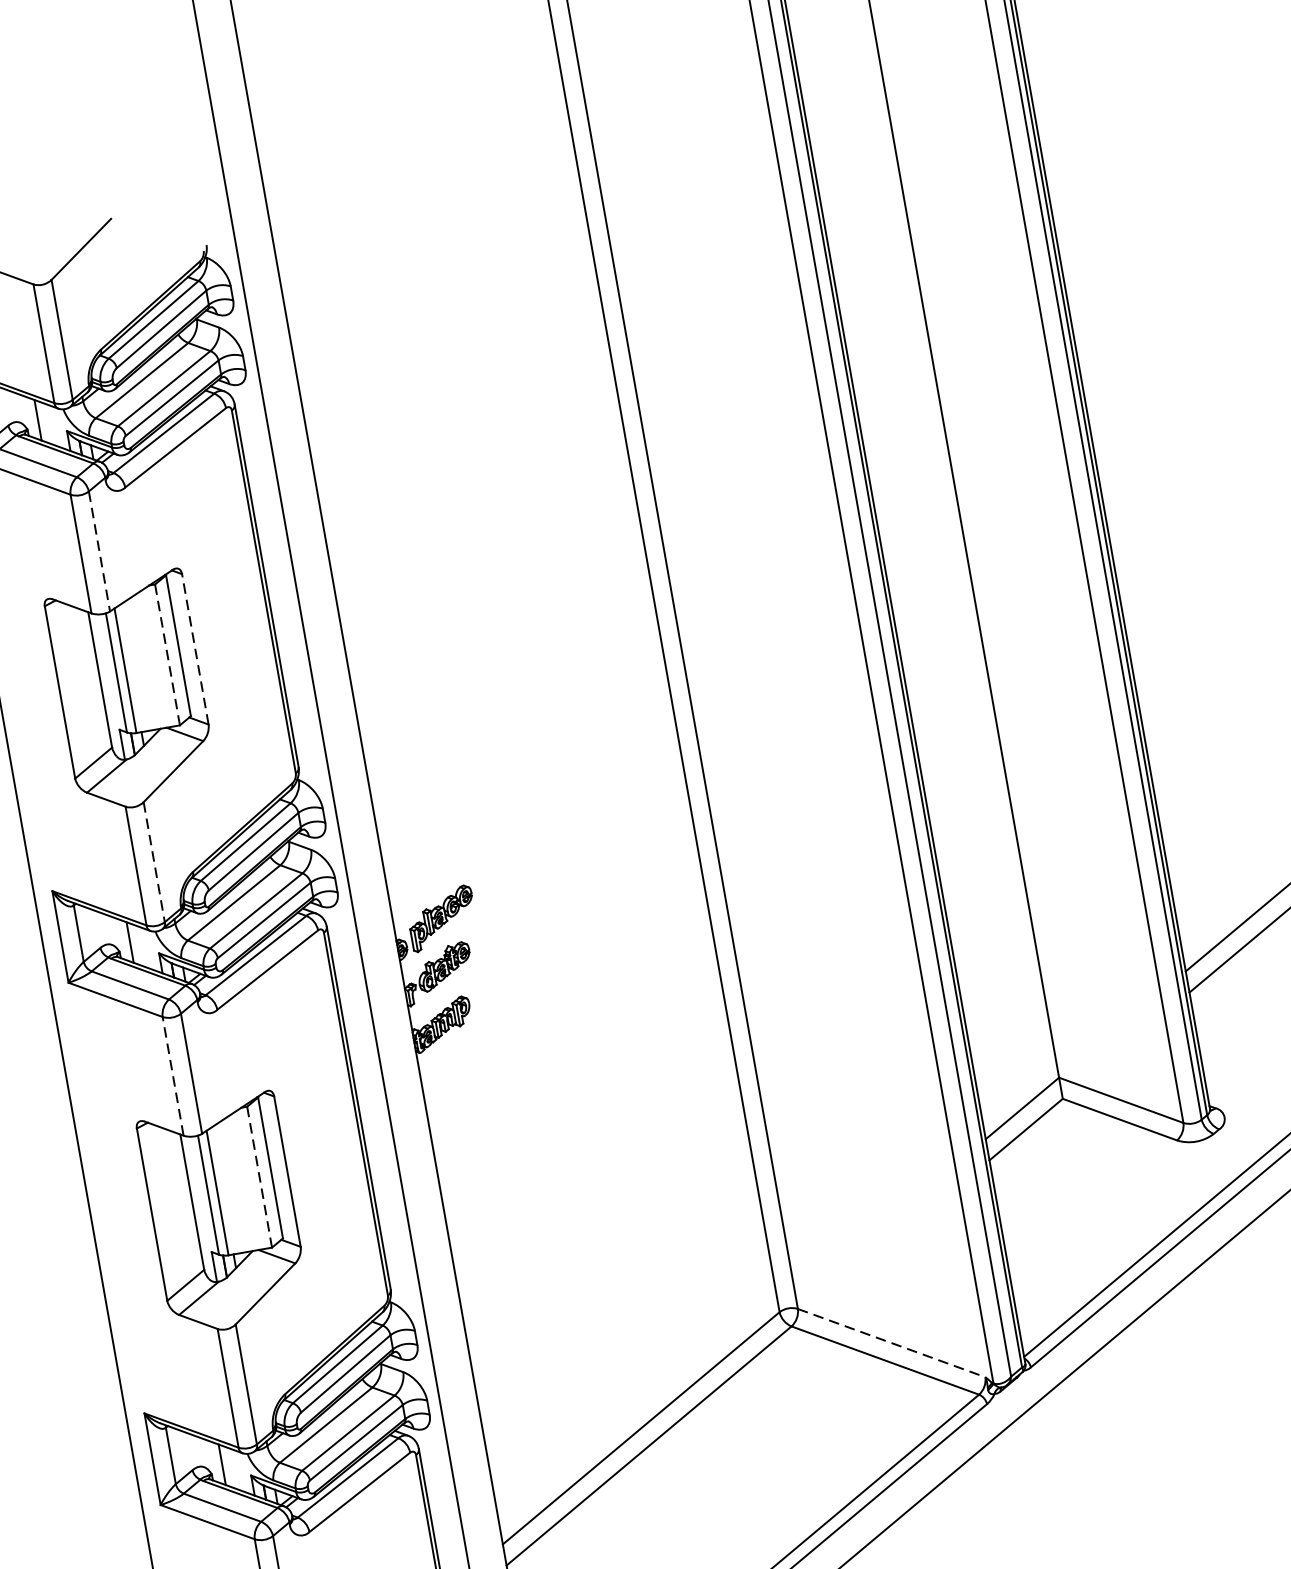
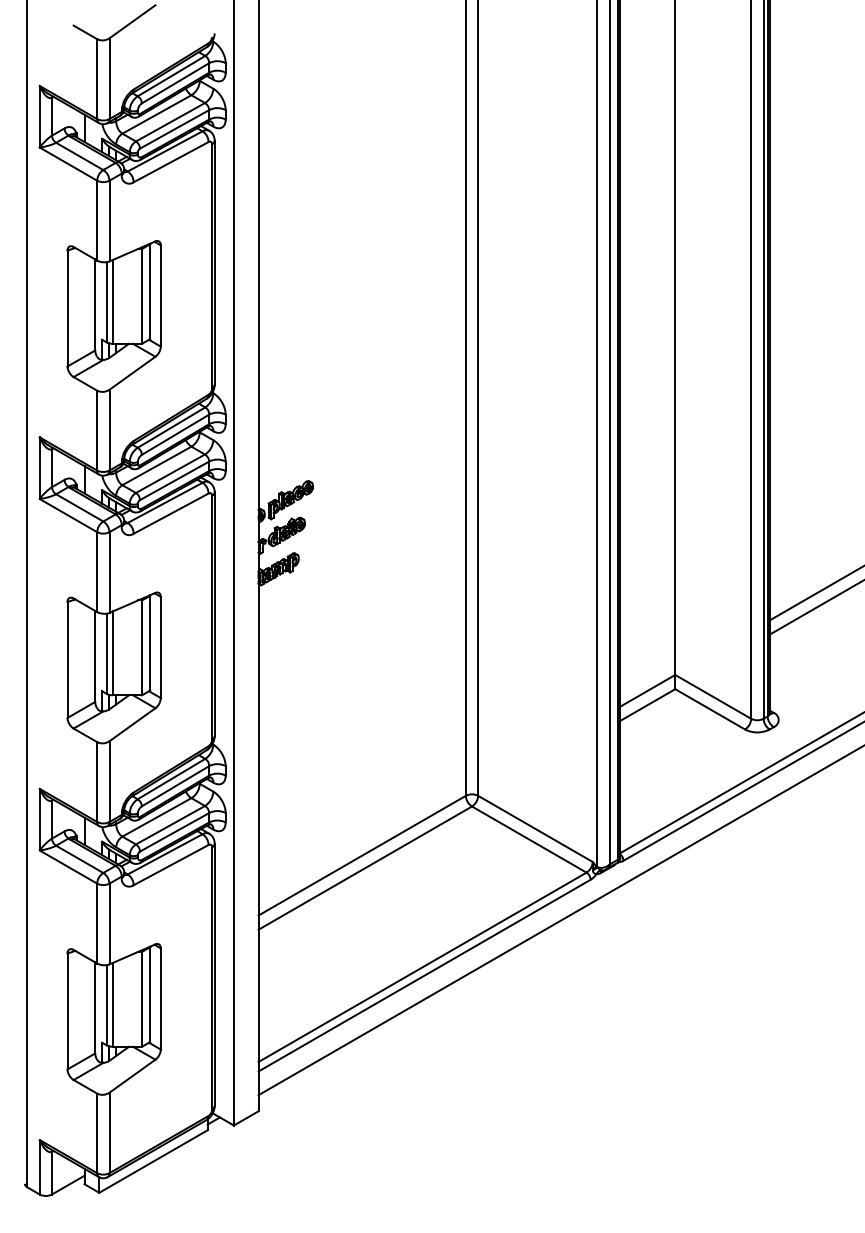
line: (99, 552) -> (109, 221), dashed -> solid
line: (195, 650) -> (160, 296), dashed -> solid
line: (168, 654) -> (142, 296), dashed -> solid
line: (154, 862) -> (109, 430), dashed -> solid
line: (173, 1076) -> (97, 572), dashed -> solid
line: (260, 1177) -> (142, 648), dashed -> solid
line: (891, 1343) -> (535, 829), dashed -> solid

